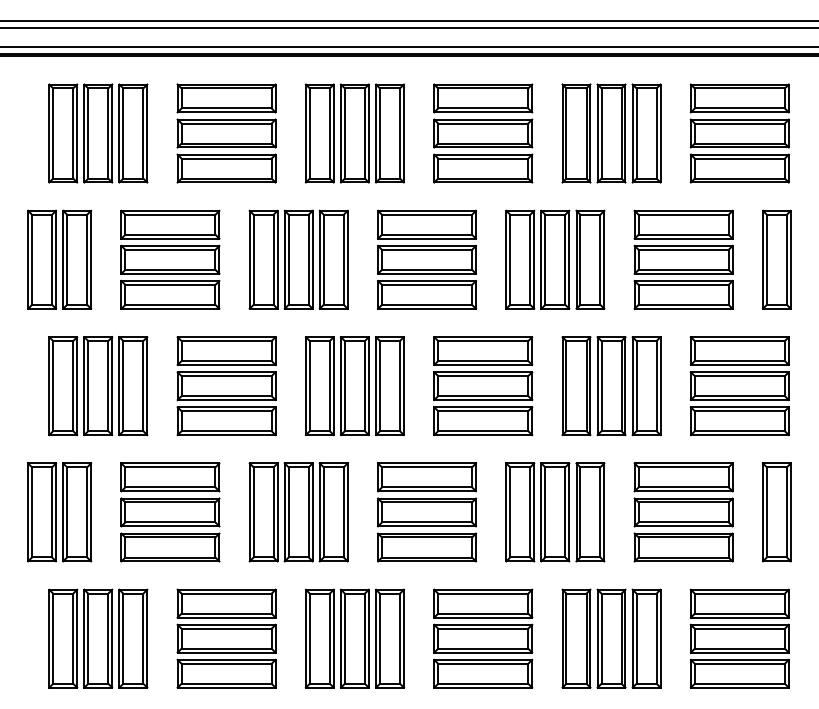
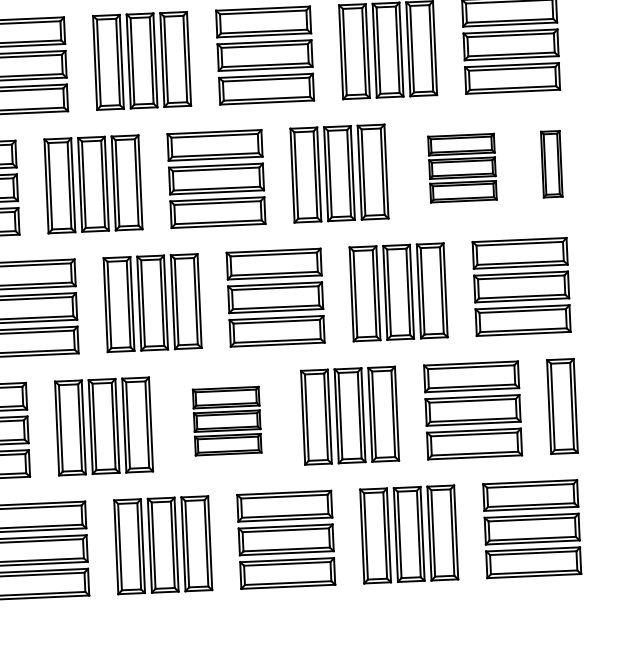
part: (683, 259) -> (462, 167), size x0.7
part: (776, 259) -> (551, 164), size x0.7
part: (427, 512) -> (227, 421), size x0.7

